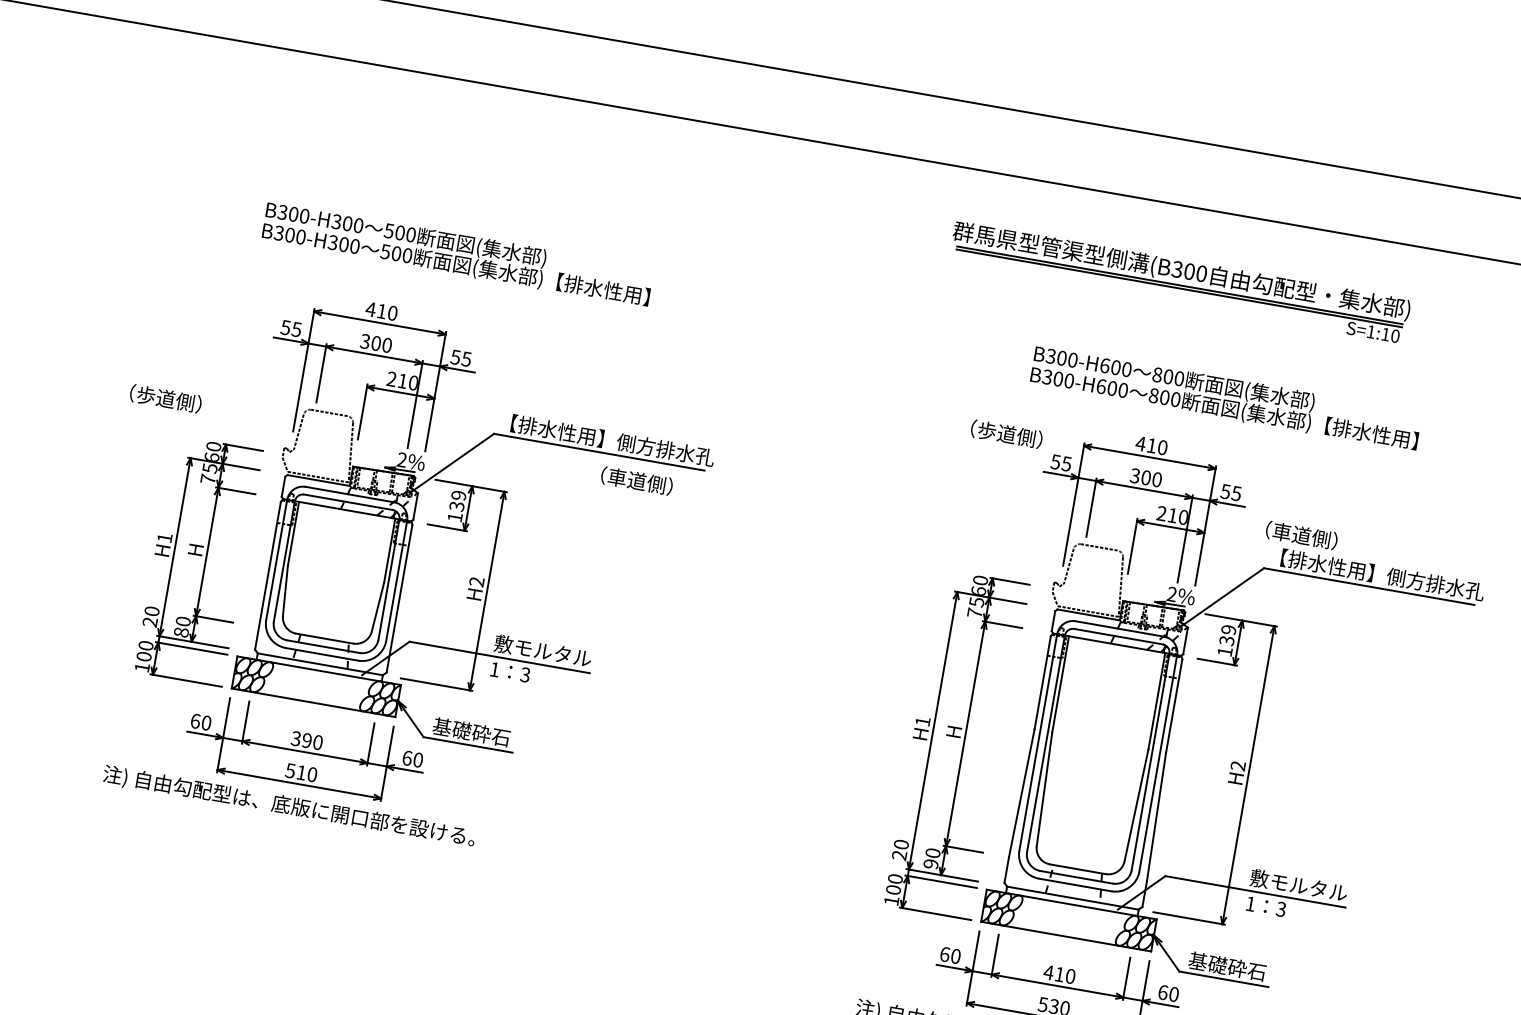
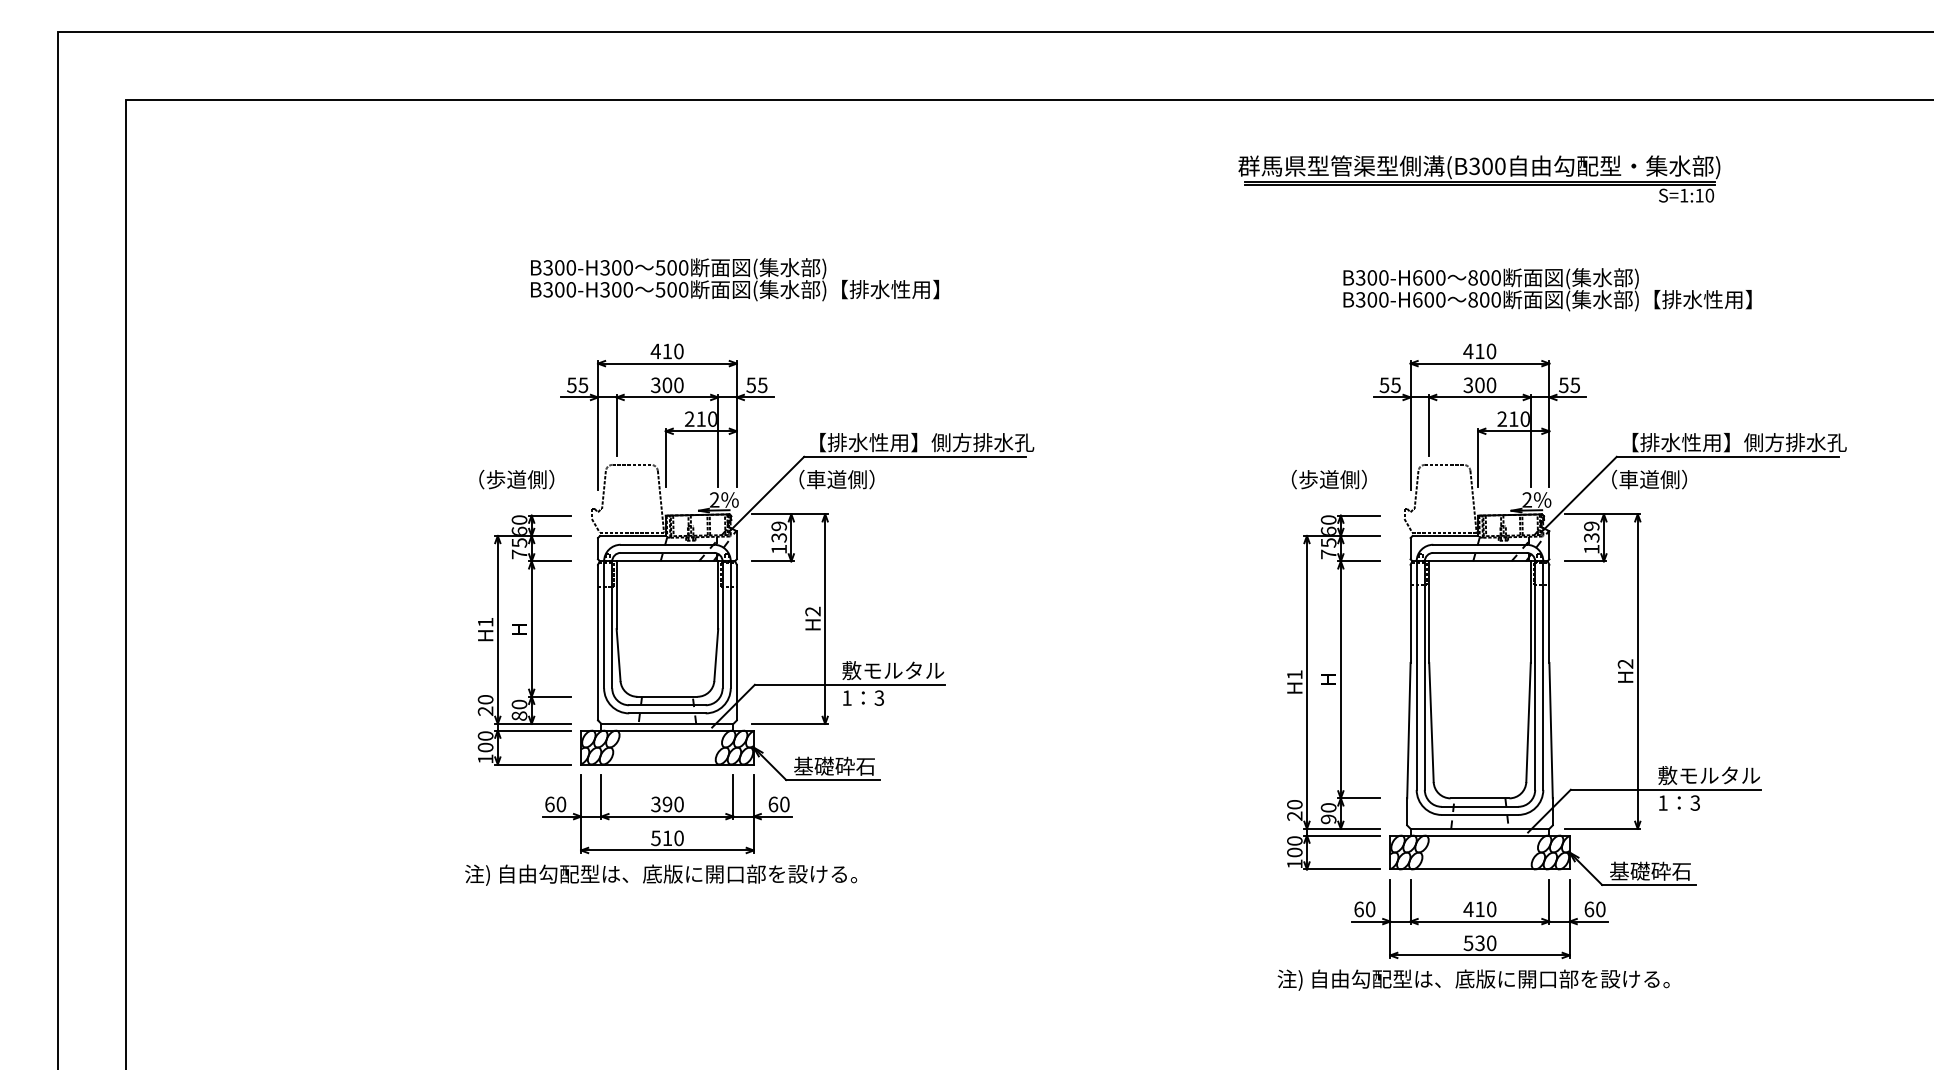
text: (165, 398) -> (516, 479), moved
text: (1005, 434) -> (1328, 479), moved
text: (636, 480) -> (836, 479), moved
text: (1301, 535) -> (1649, 479), moved

